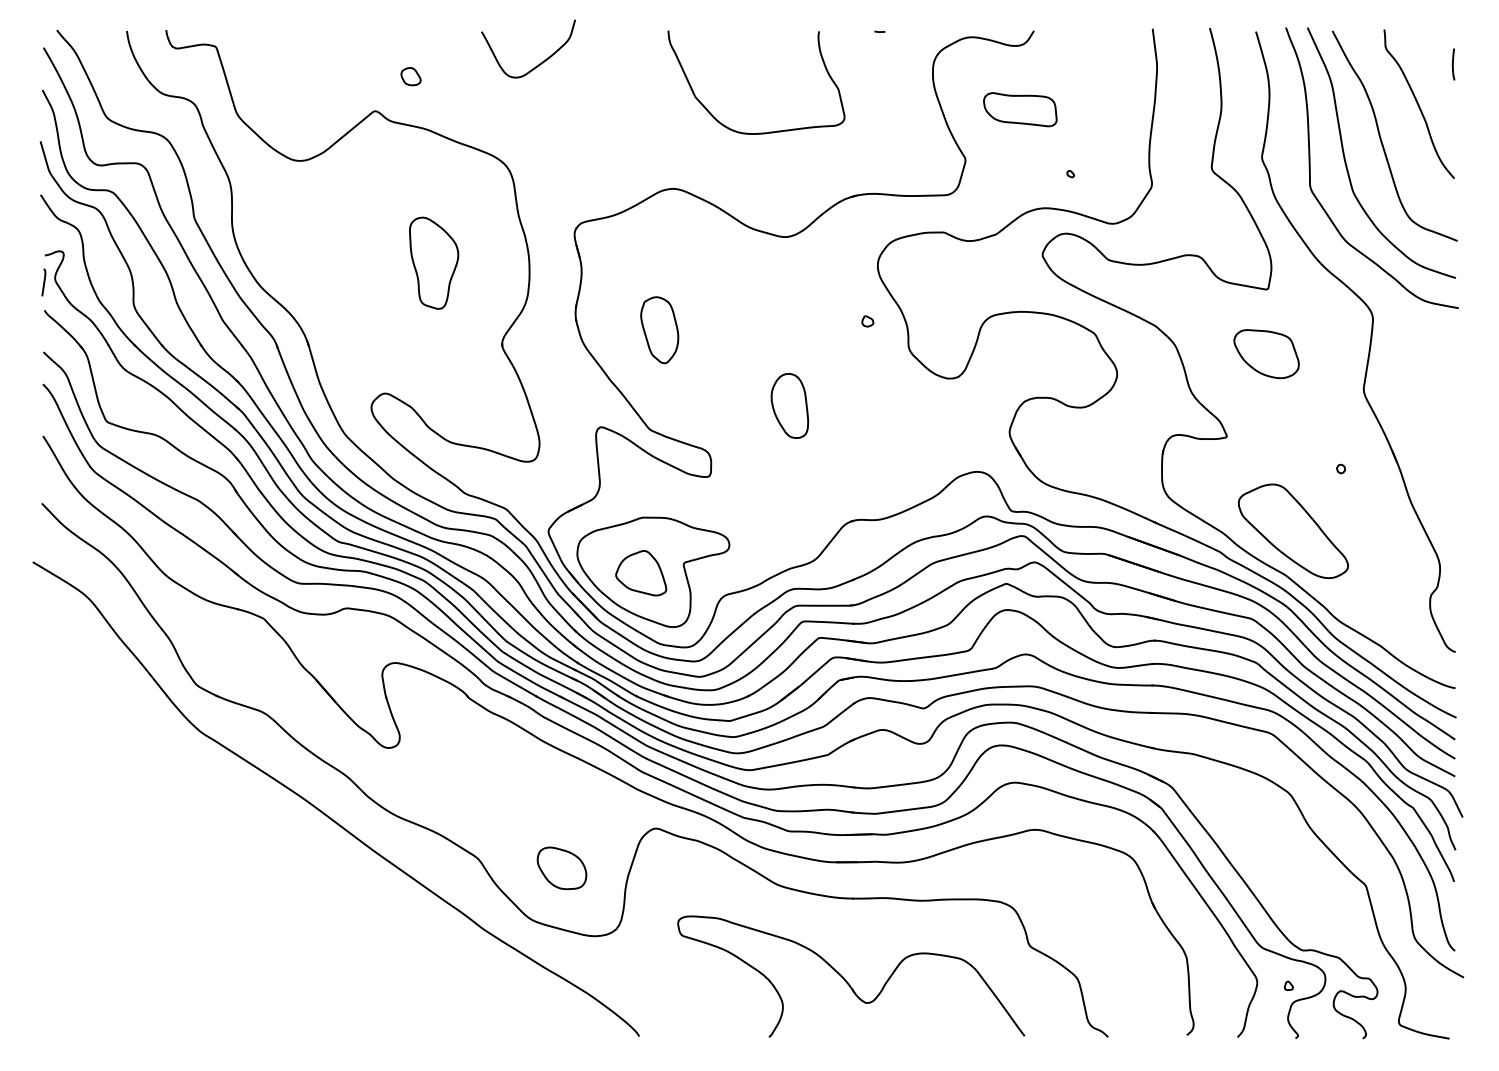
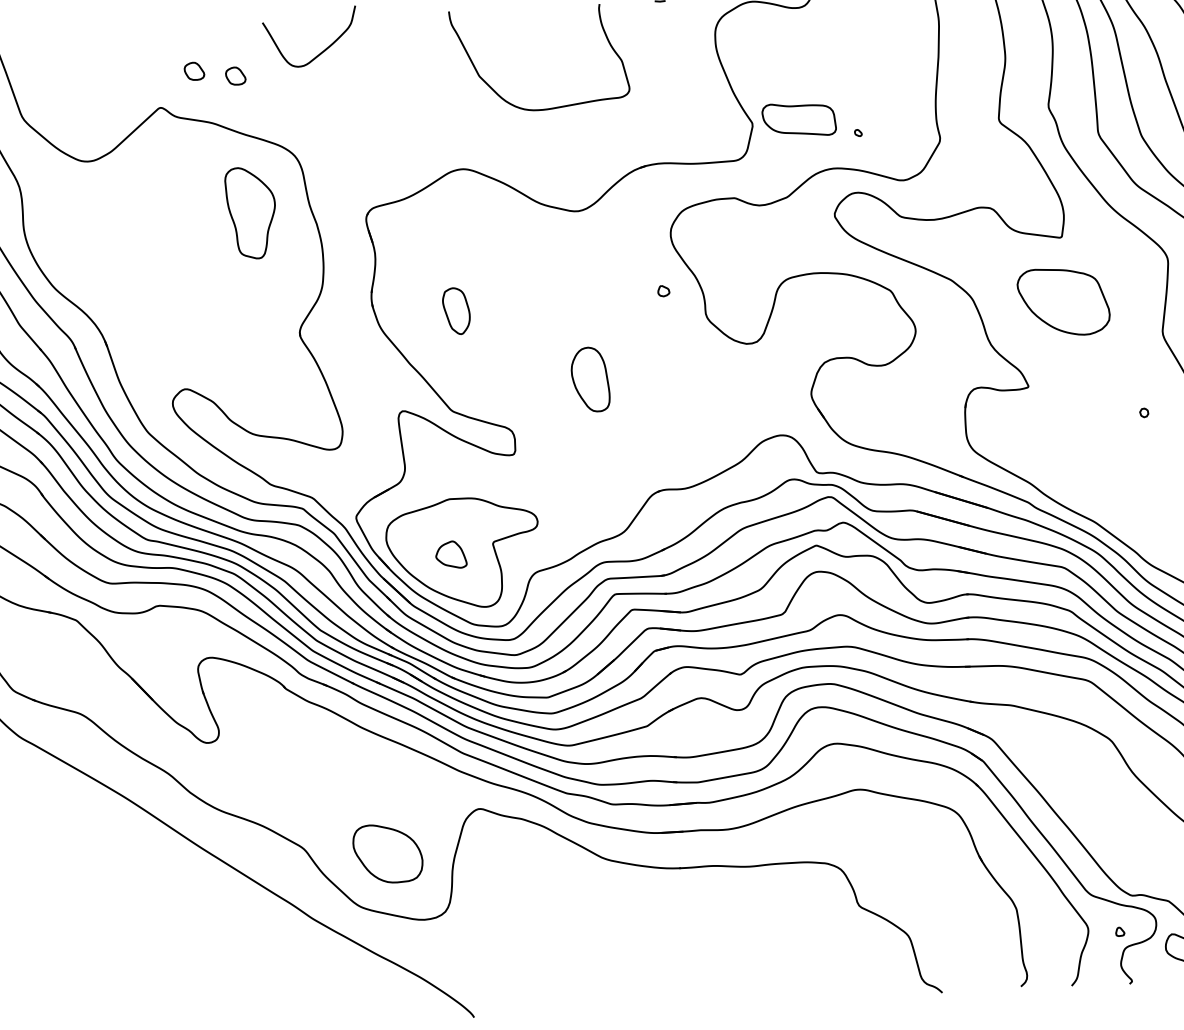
part: (451, 83) -> (235, 76), added
part: (1020, 109) -> (799, 119), moved
part: (434, 262) -> (251, 212), moved
part: (659, 330) -> (456, 311), size x0.7
part: (1266, 354) -> (1063, 302), size x1.4
part: (1293, 530) -> (1100, 476), removed
part: (641, 573) -> (451, 555), size x0.6
part: (561, 868) -> (387, 853), size x1.4
part: (846, 980) -> (678, 950), removed

